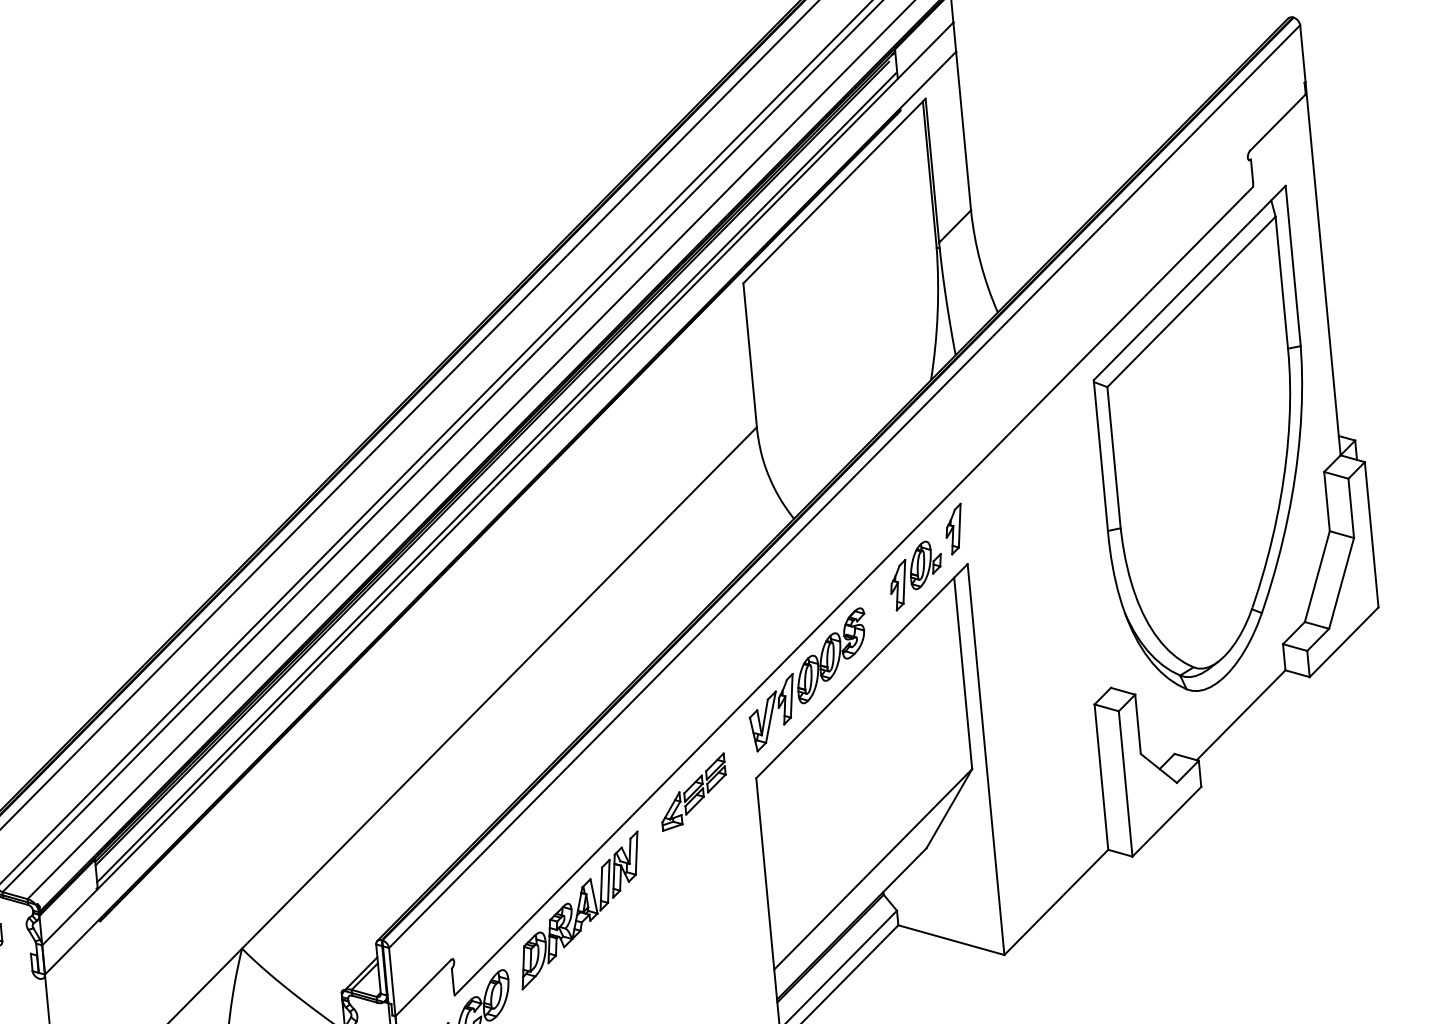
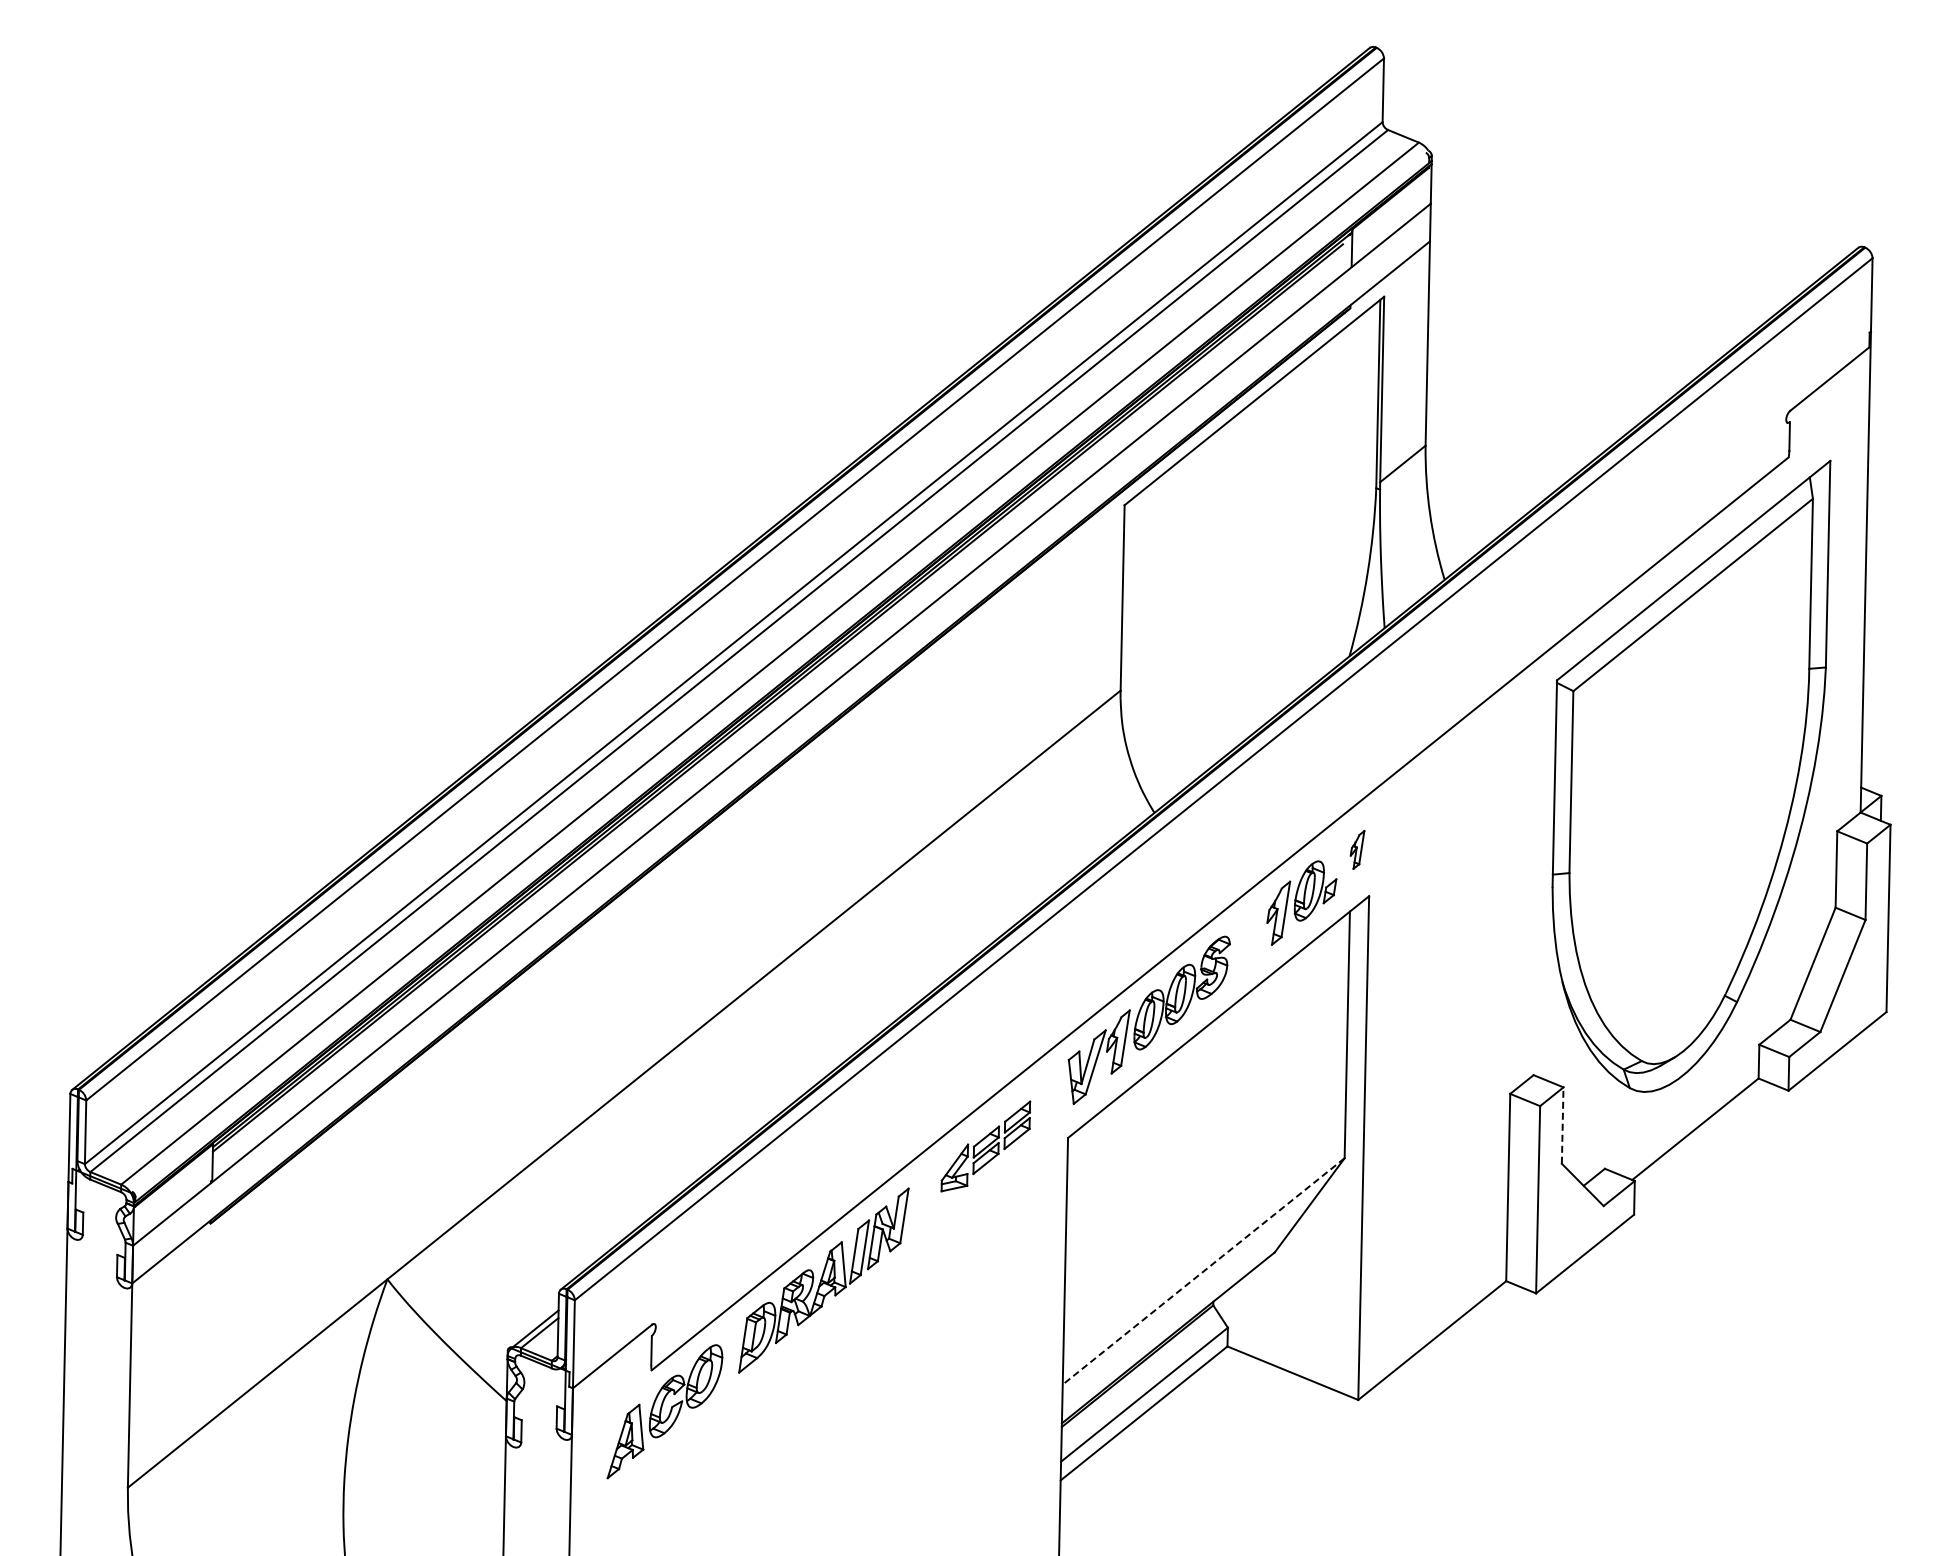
line: (496, 477) -> (781, 716), removed
part: (954, 528) -> (1357, 849), size x0.6
line: (1137, 724) -> (1562, 1125), solid -> dashed
line: (873, 869) -> (1203, 1271), solid -> dashed

